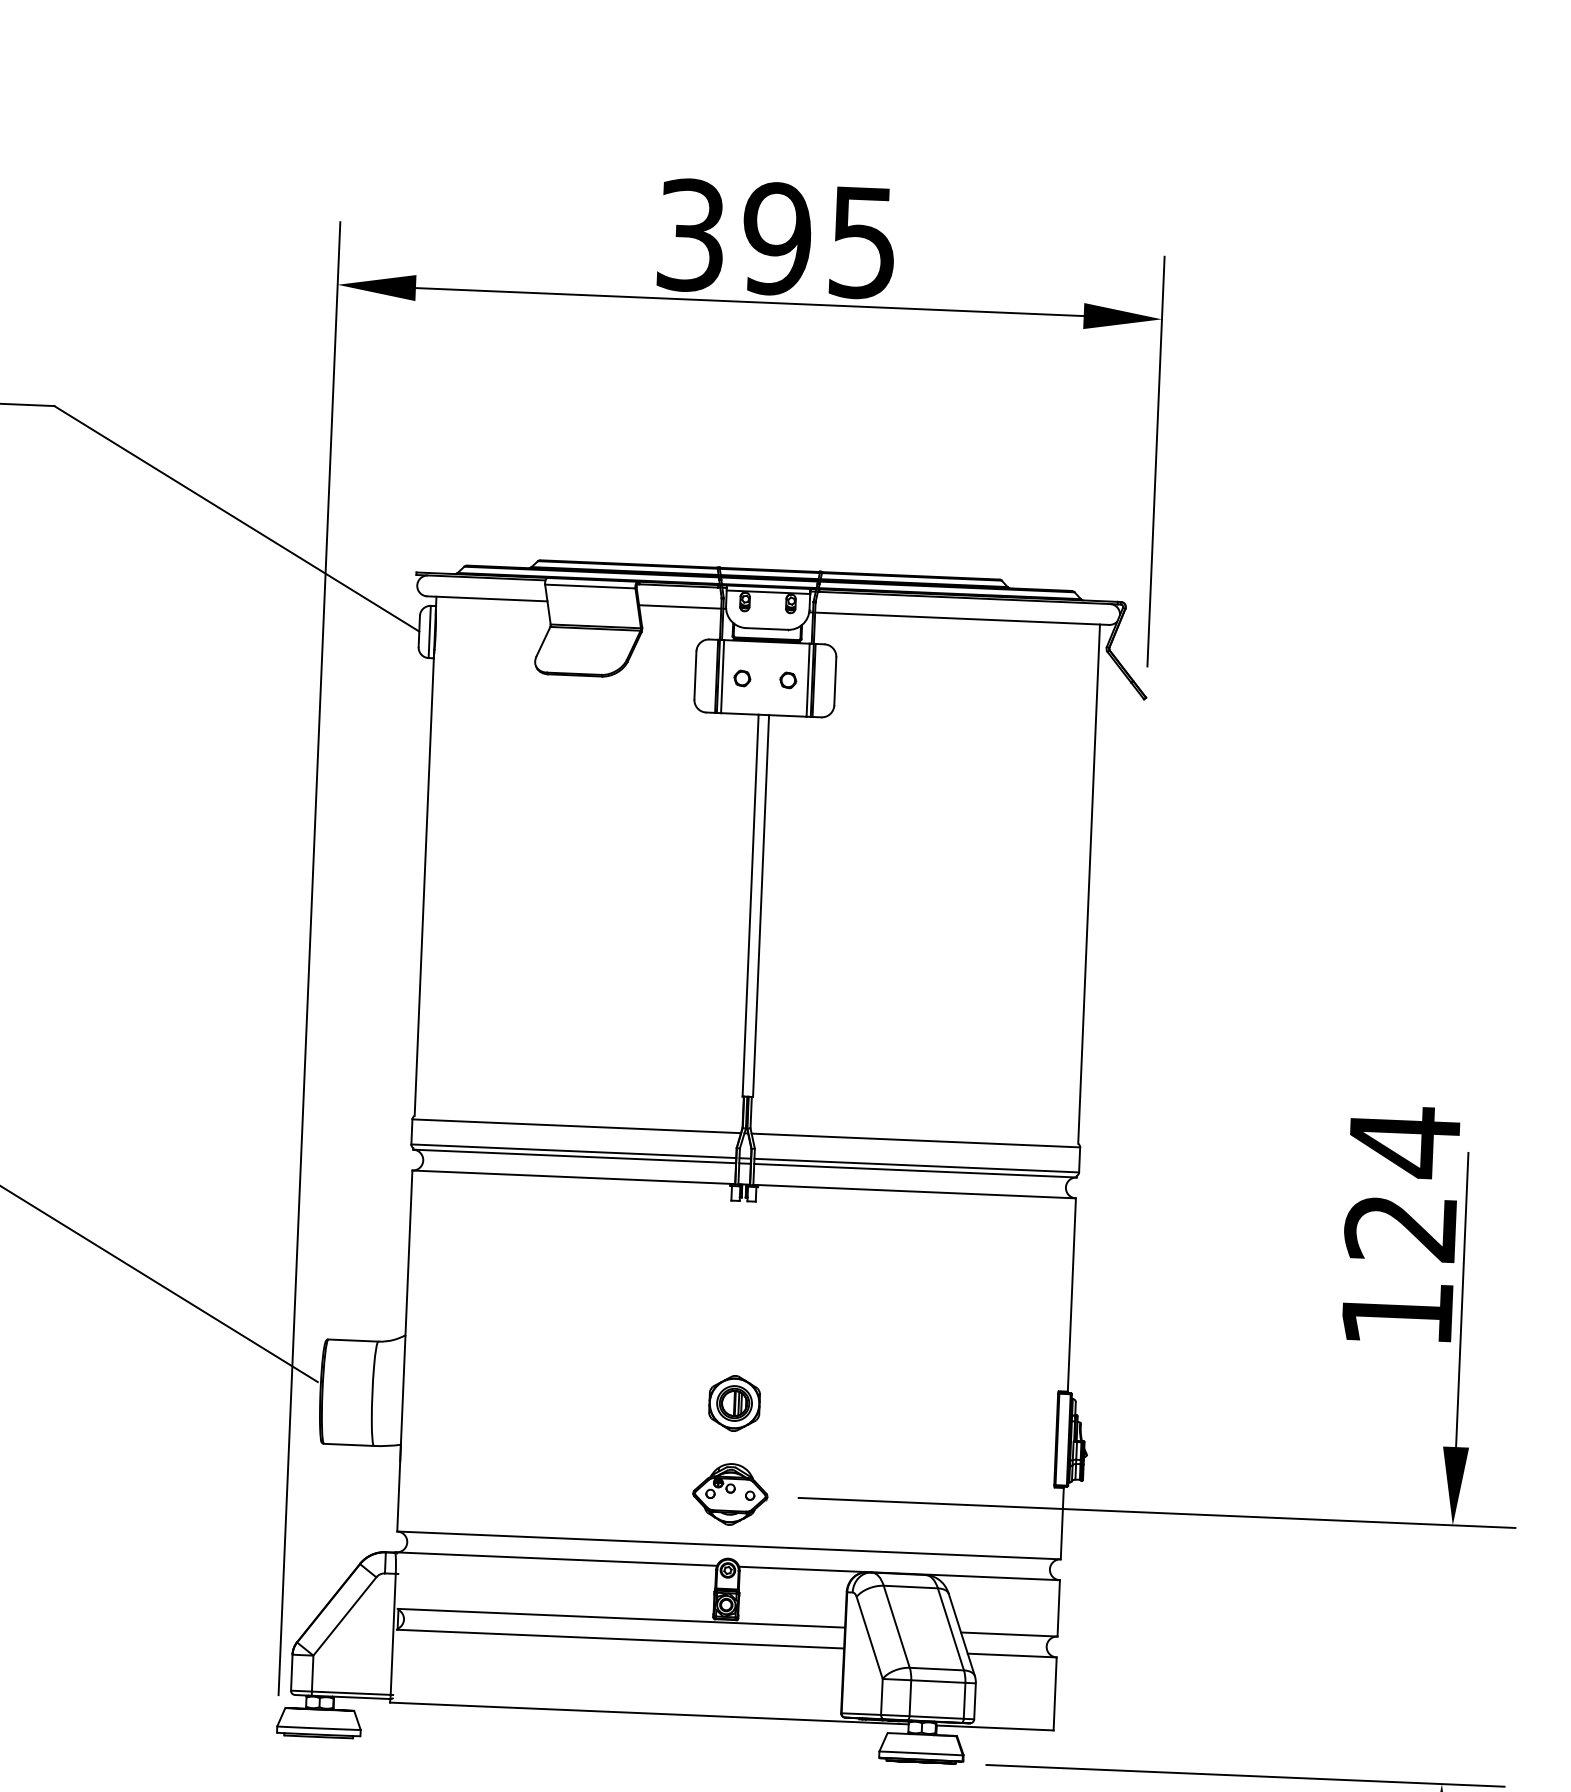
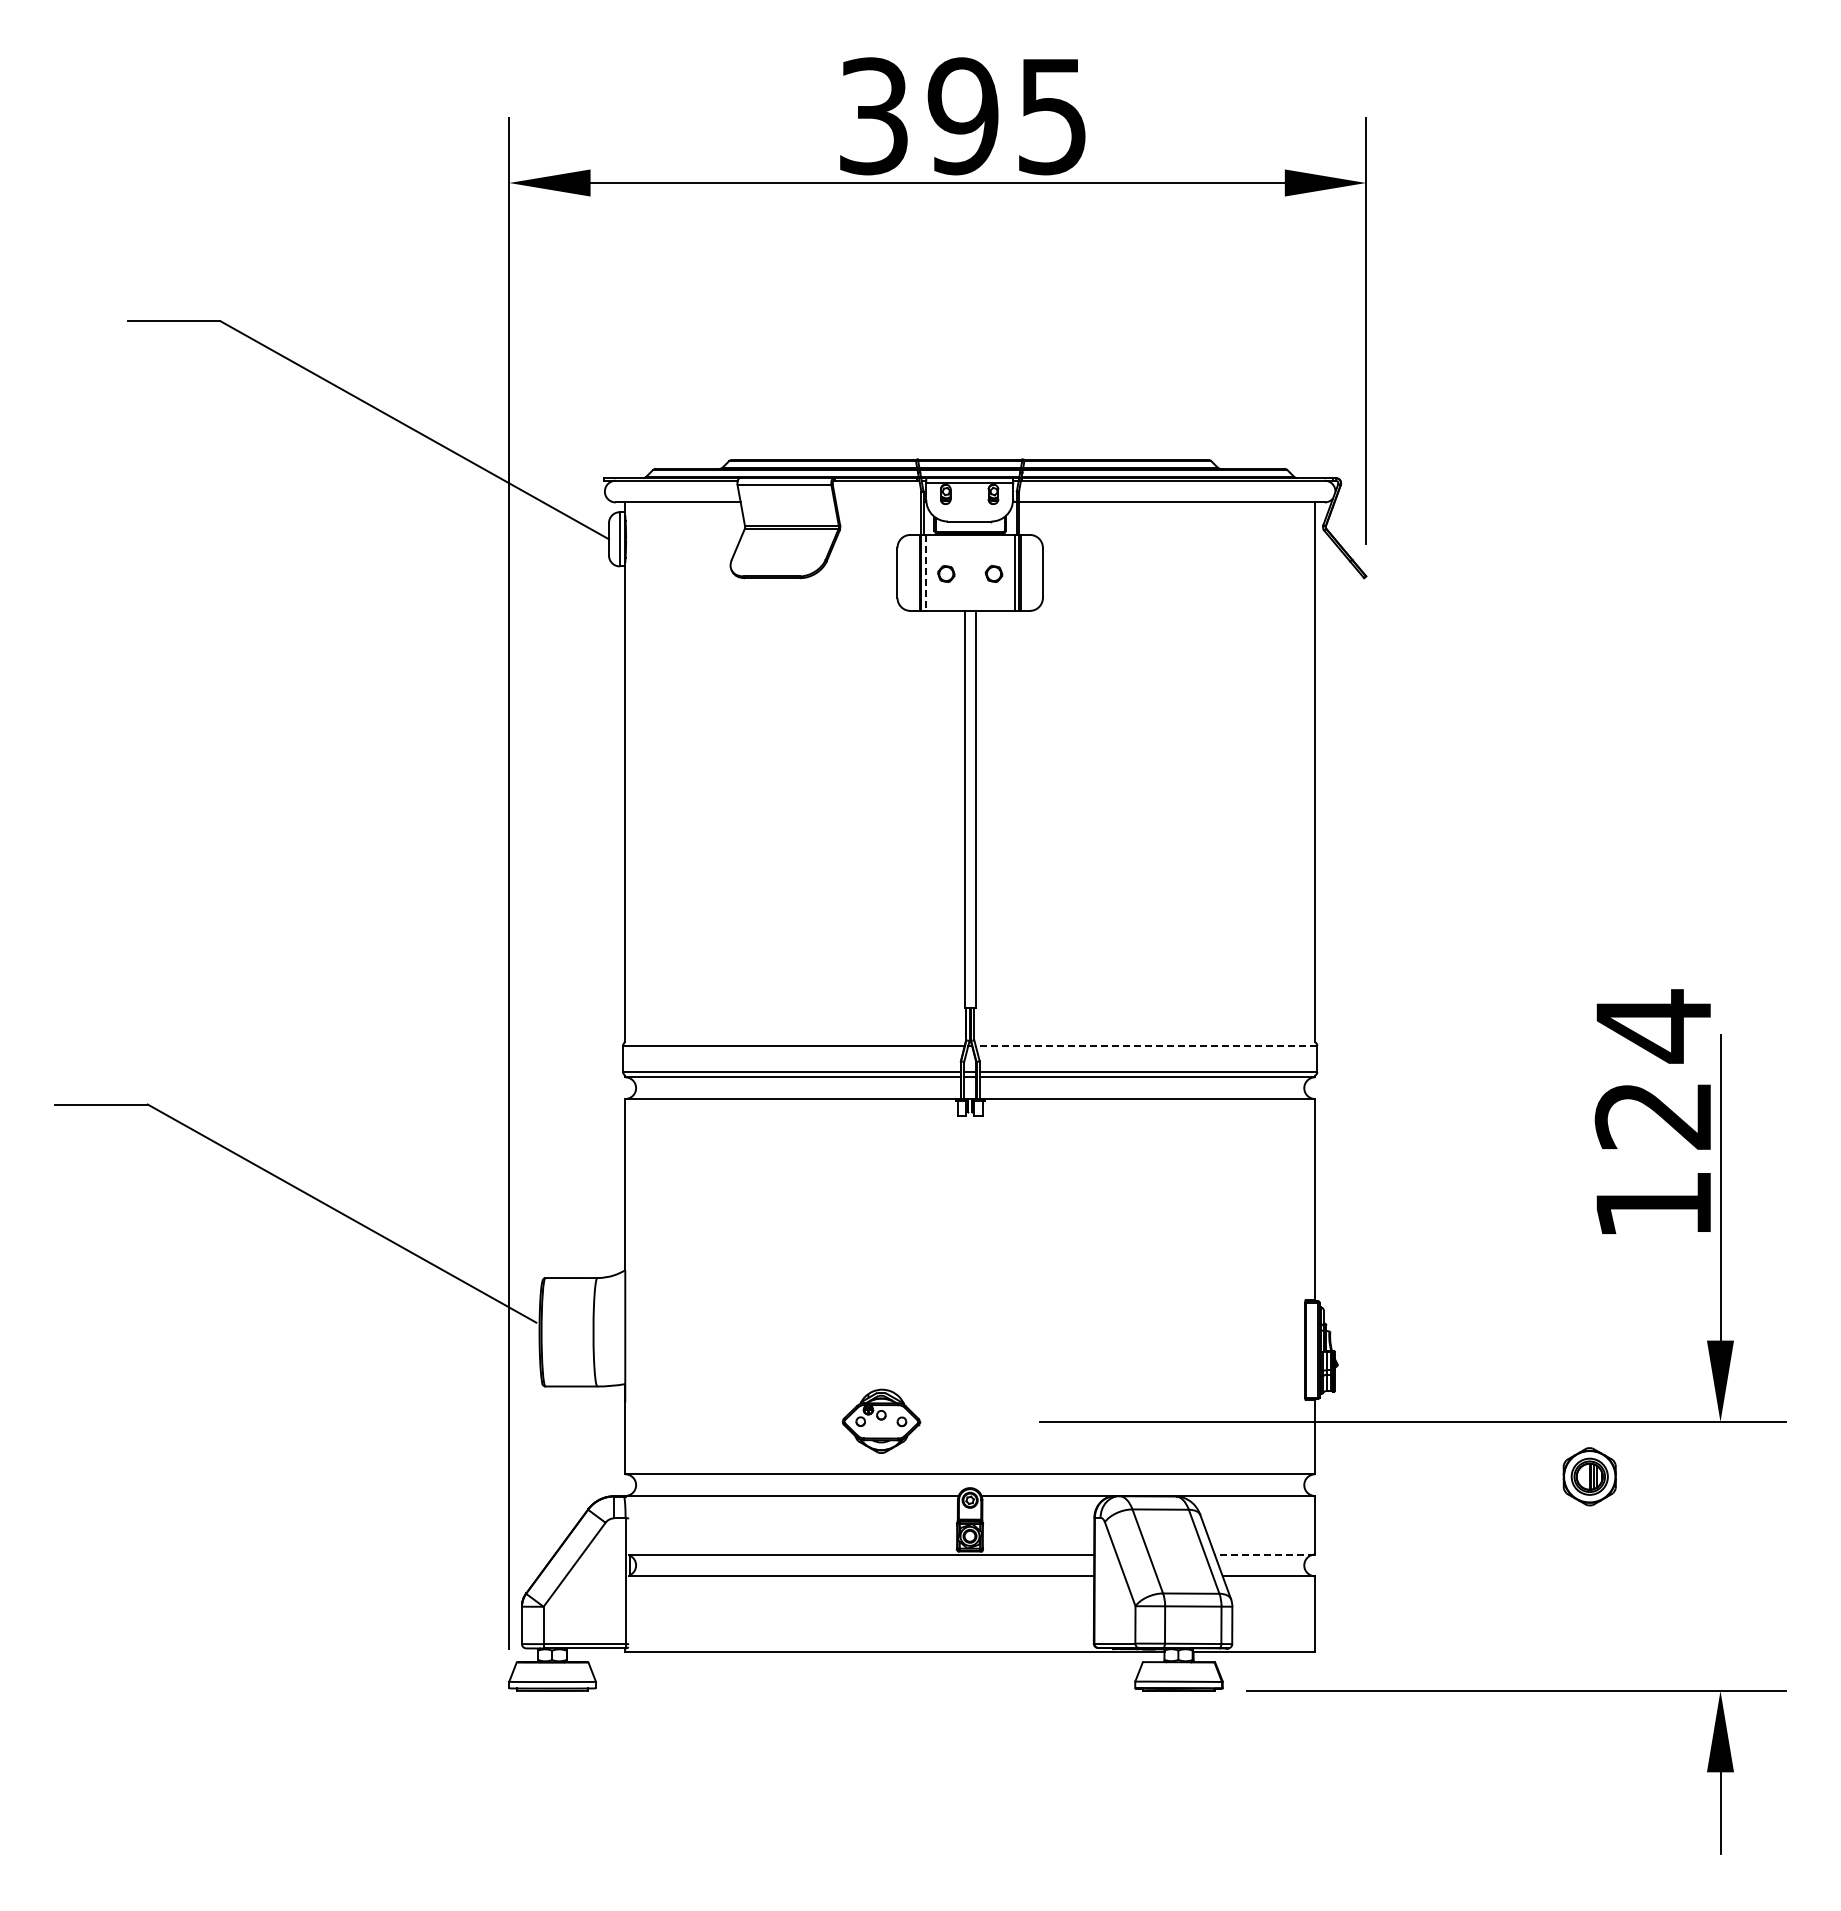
line: (680, 606) -> (878, 502), removed
line: (722, 676) -> (925, 572), solid -> dashed
line: (915, 1140) -> (1146, 1045), solid -> dashed
part: (734, 1403) -> (1589, 1476), moved
part: (730, 1493) -> (881, 1420), moved
line: (1008, 1634) -> (1264, 1554), solid -> dashed

